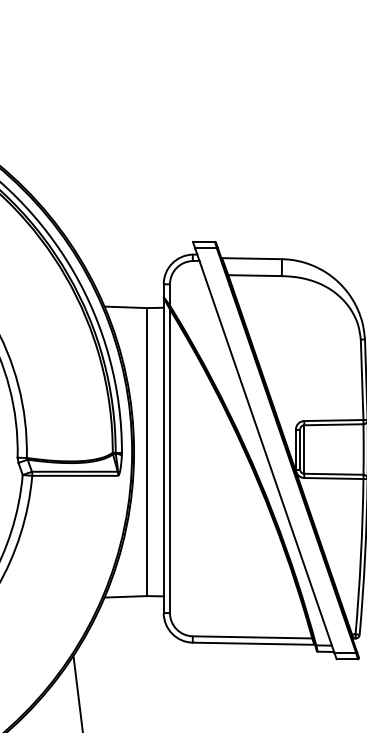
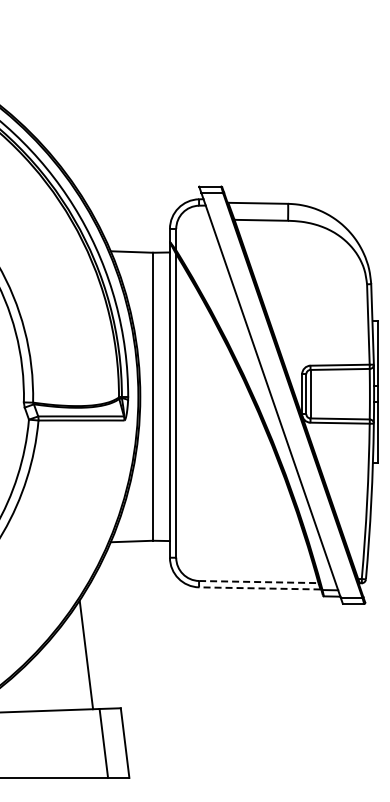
line: (252, 637) -> (258, 582), solid -> dashed
line: (253, 643) -> (259, 588), solid -> dashed

